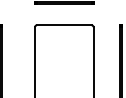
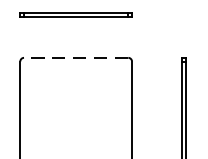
line: (63, 25) -> (74, 58), solid -> dashed

